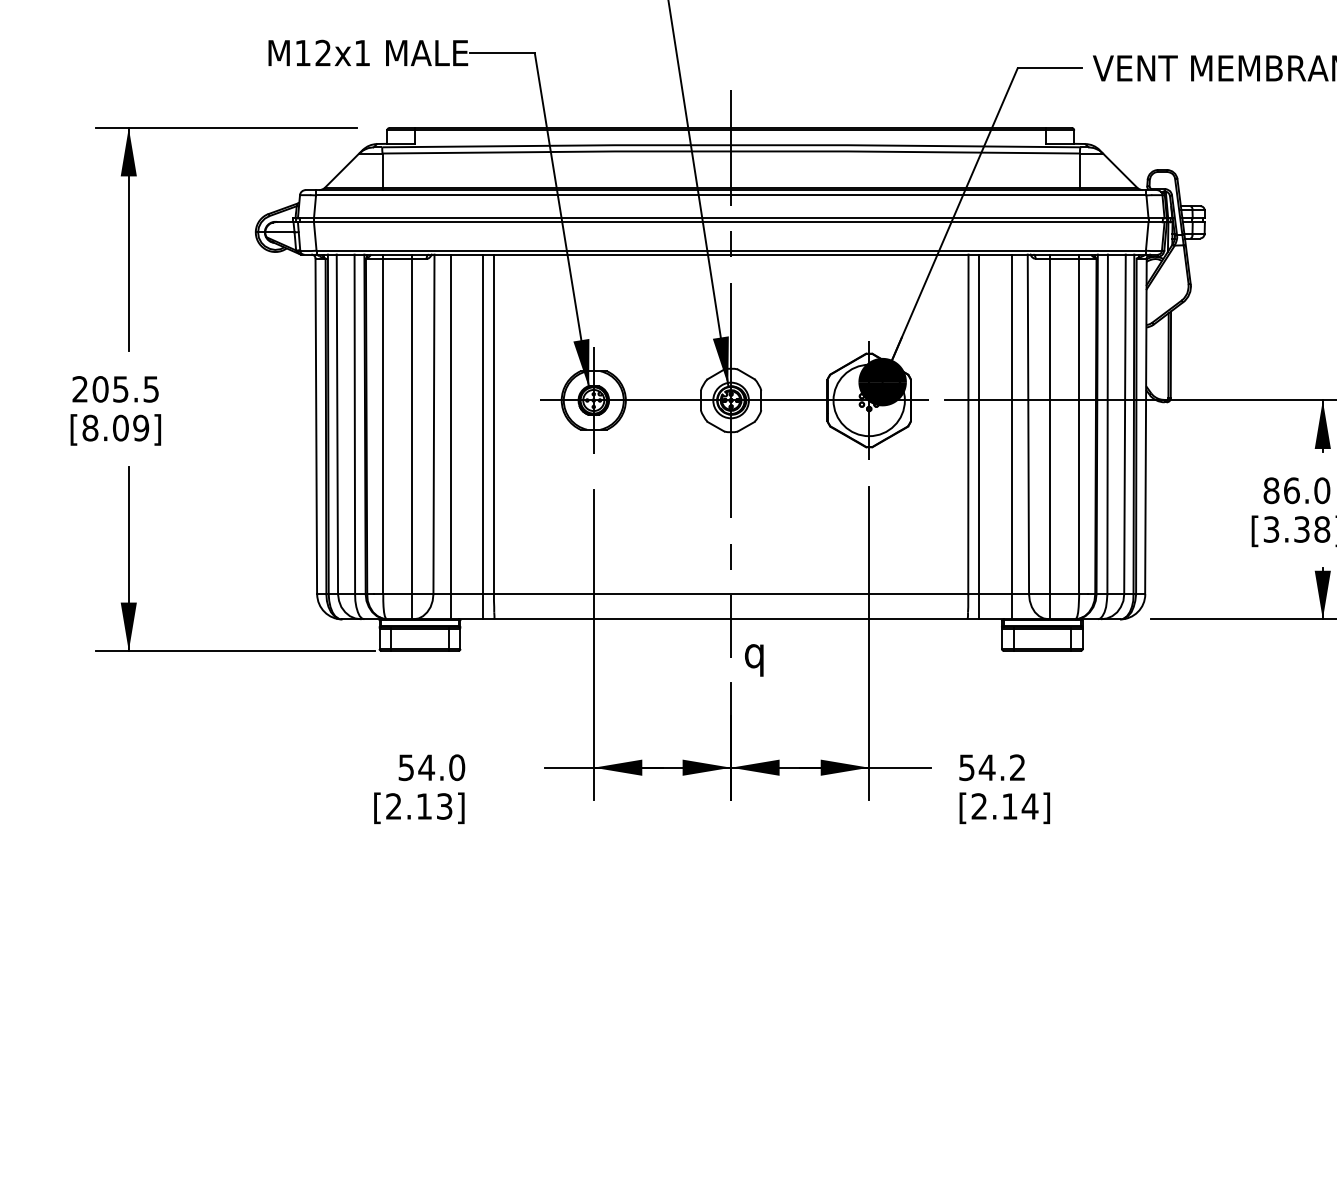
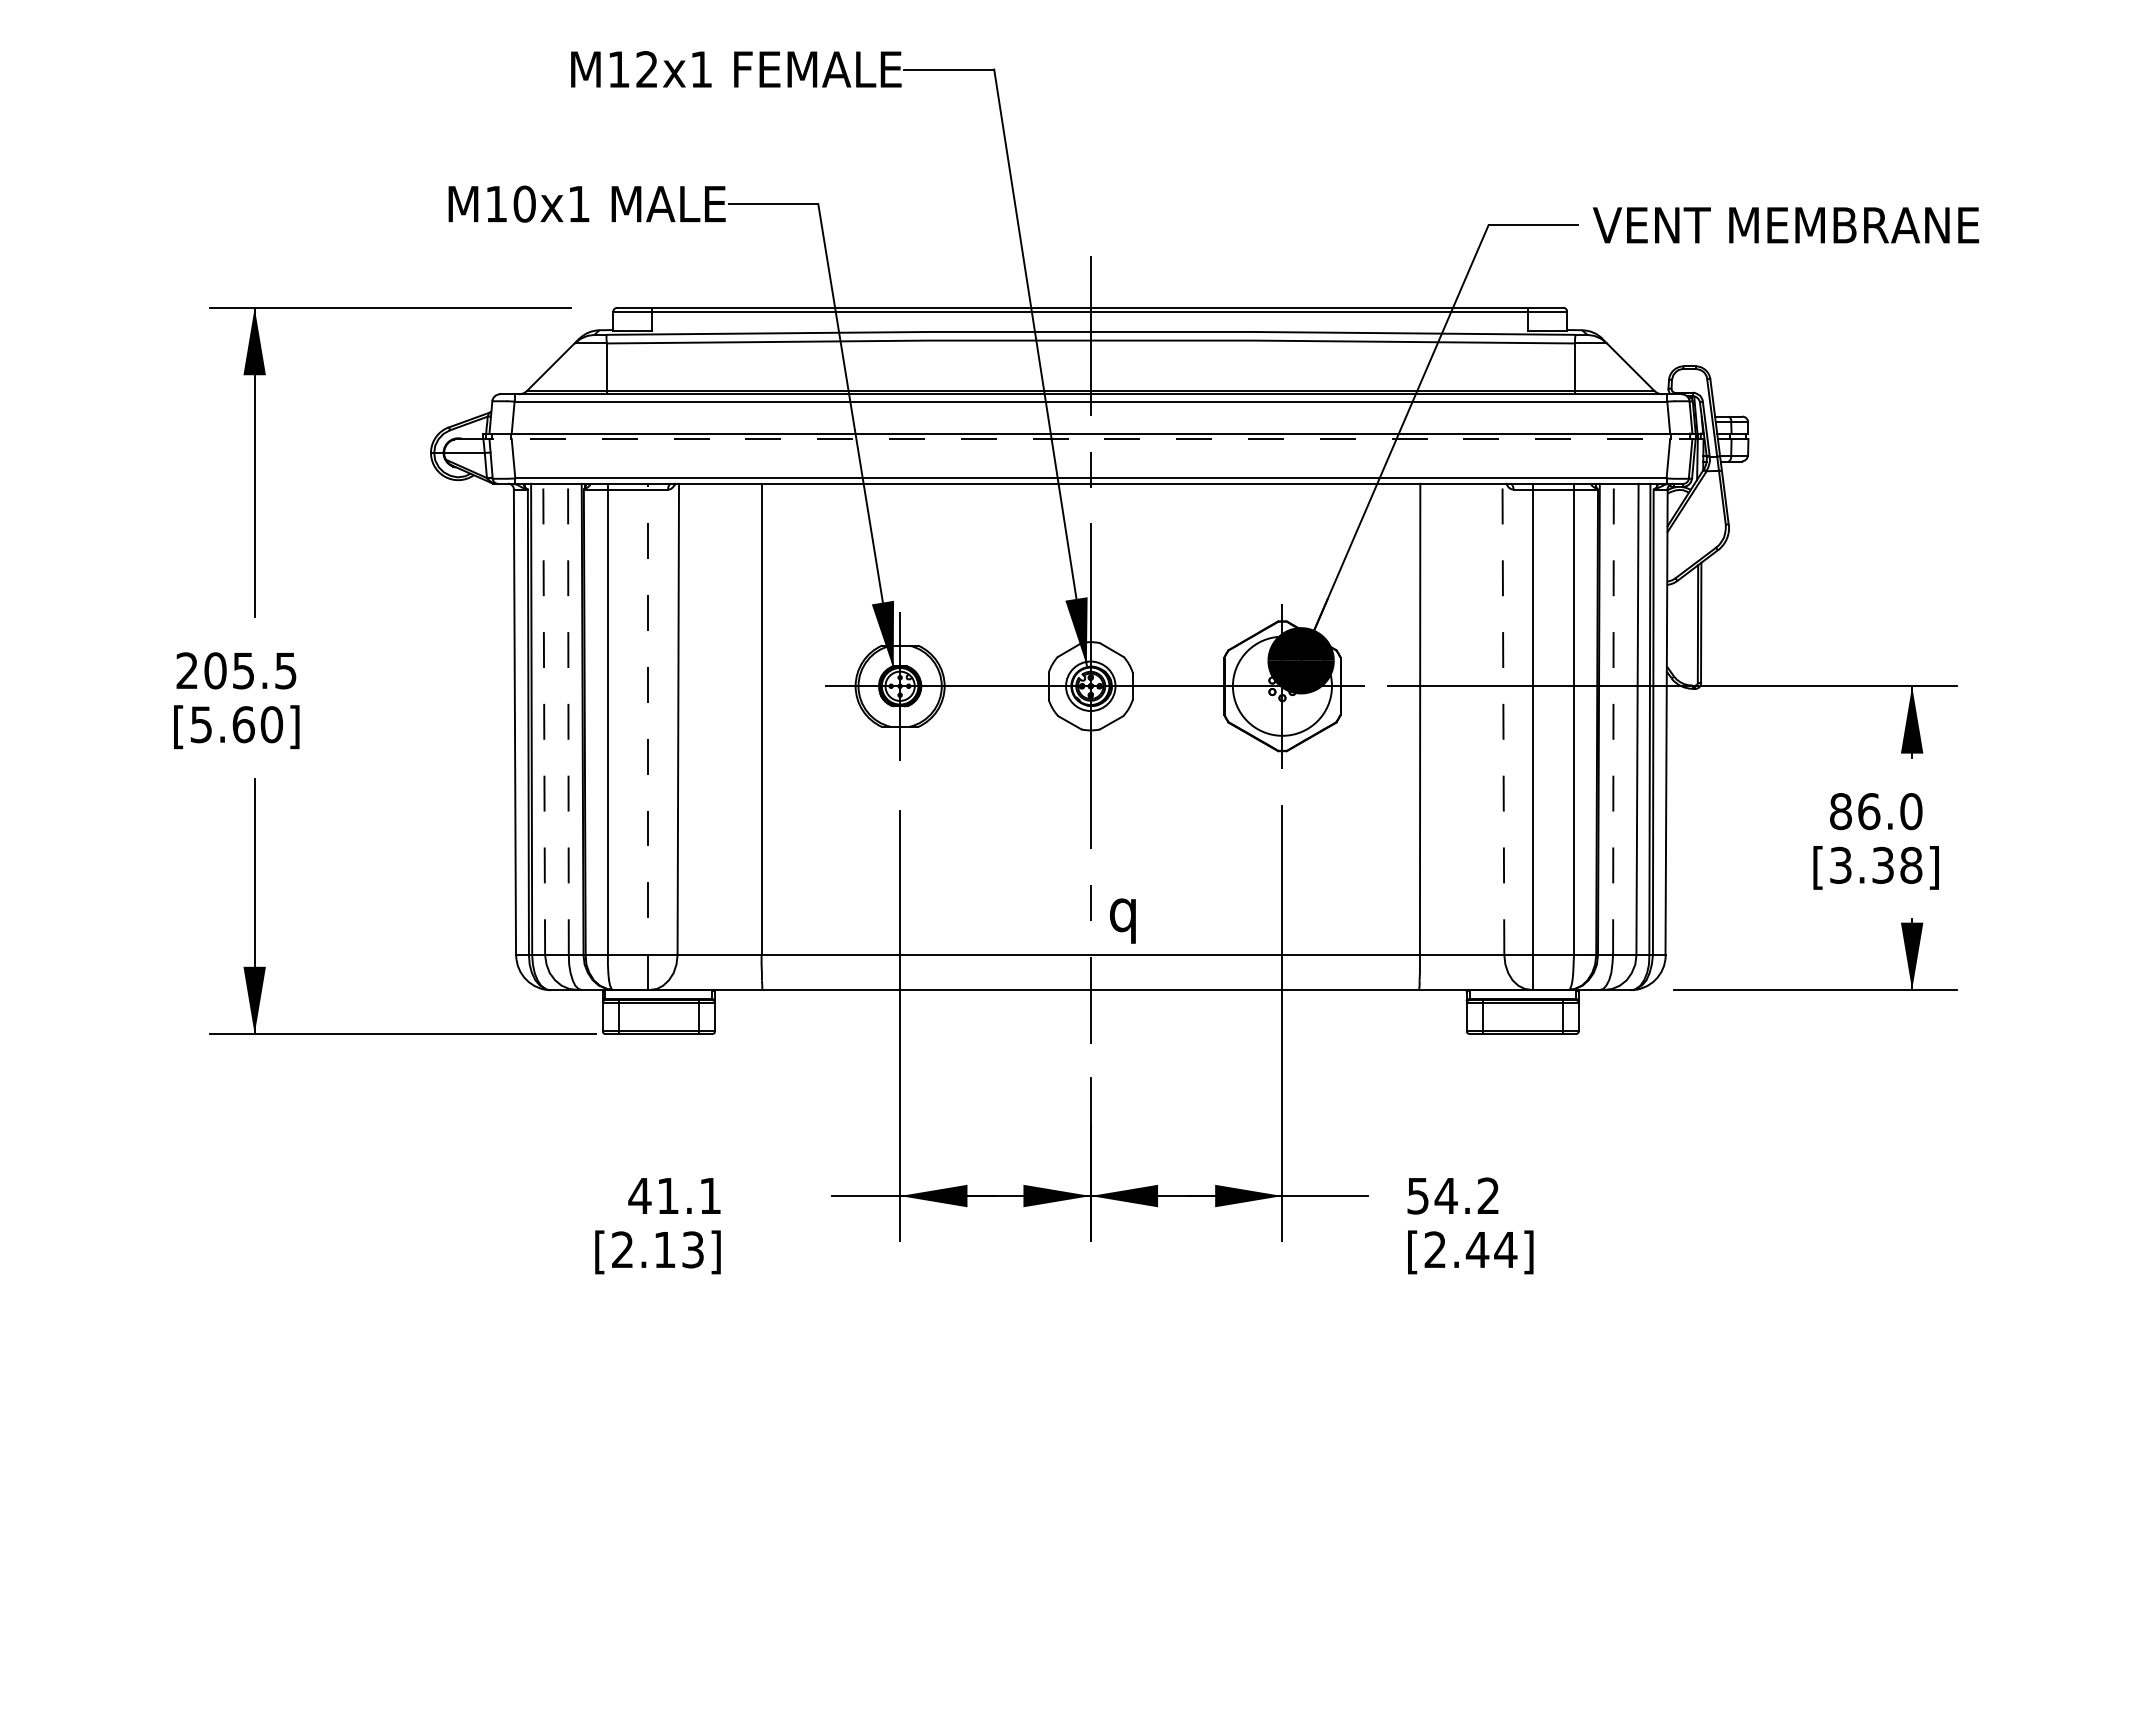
text: (323, 52) -> (524, 203), M12x1 -> M10x1
line: (724, 221) -> (1081, 438), solid -> dashed
line: (337, 424) -> (544, 719), solid -> dashed
line: (354, 424) -> (568, 719), solid -> dashed
line: (1028, 424) -> (1503, 719), solid -> dashed
line: (1107, 424) -> (1613, 719), solid -> dashed
text: (115, 428) -> (236, 724), [8.09] -> [5.60]
line: (412, 436) -> (648, 736), solid -> dashed
line: (450, 436) -> (701, 736), removed
line: (483, 436) -> (746, 736), removed
line: (978, 436) -> (1434, 736), removed
line: (1011, 436) -> (1480, 736), removed
text: (753, 659) -> (1122, 920), moved
text: (431, 767) -> (674, 1195), 54.0 -> 41.1
text: (1009, 806) -> (1477, 1249), [2.14] -> [2.44]

